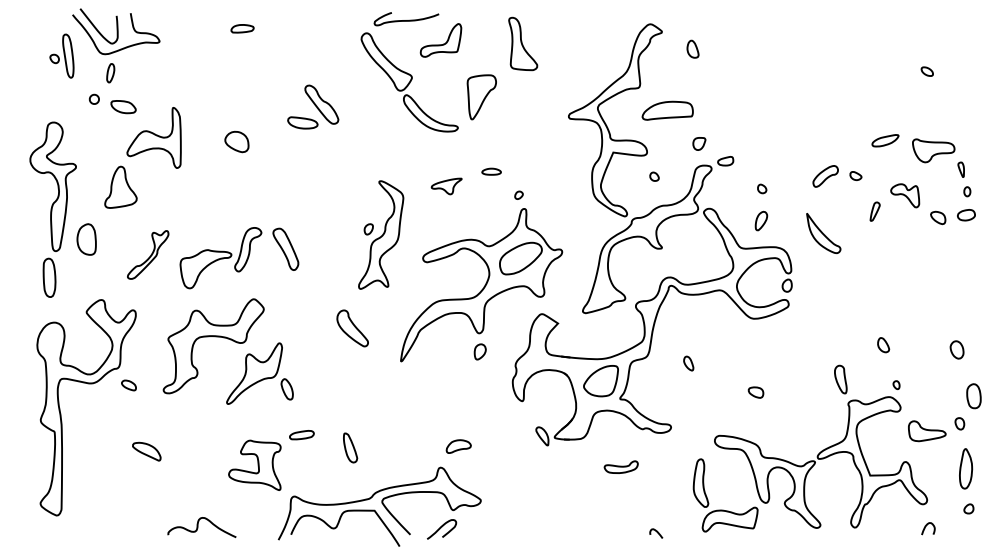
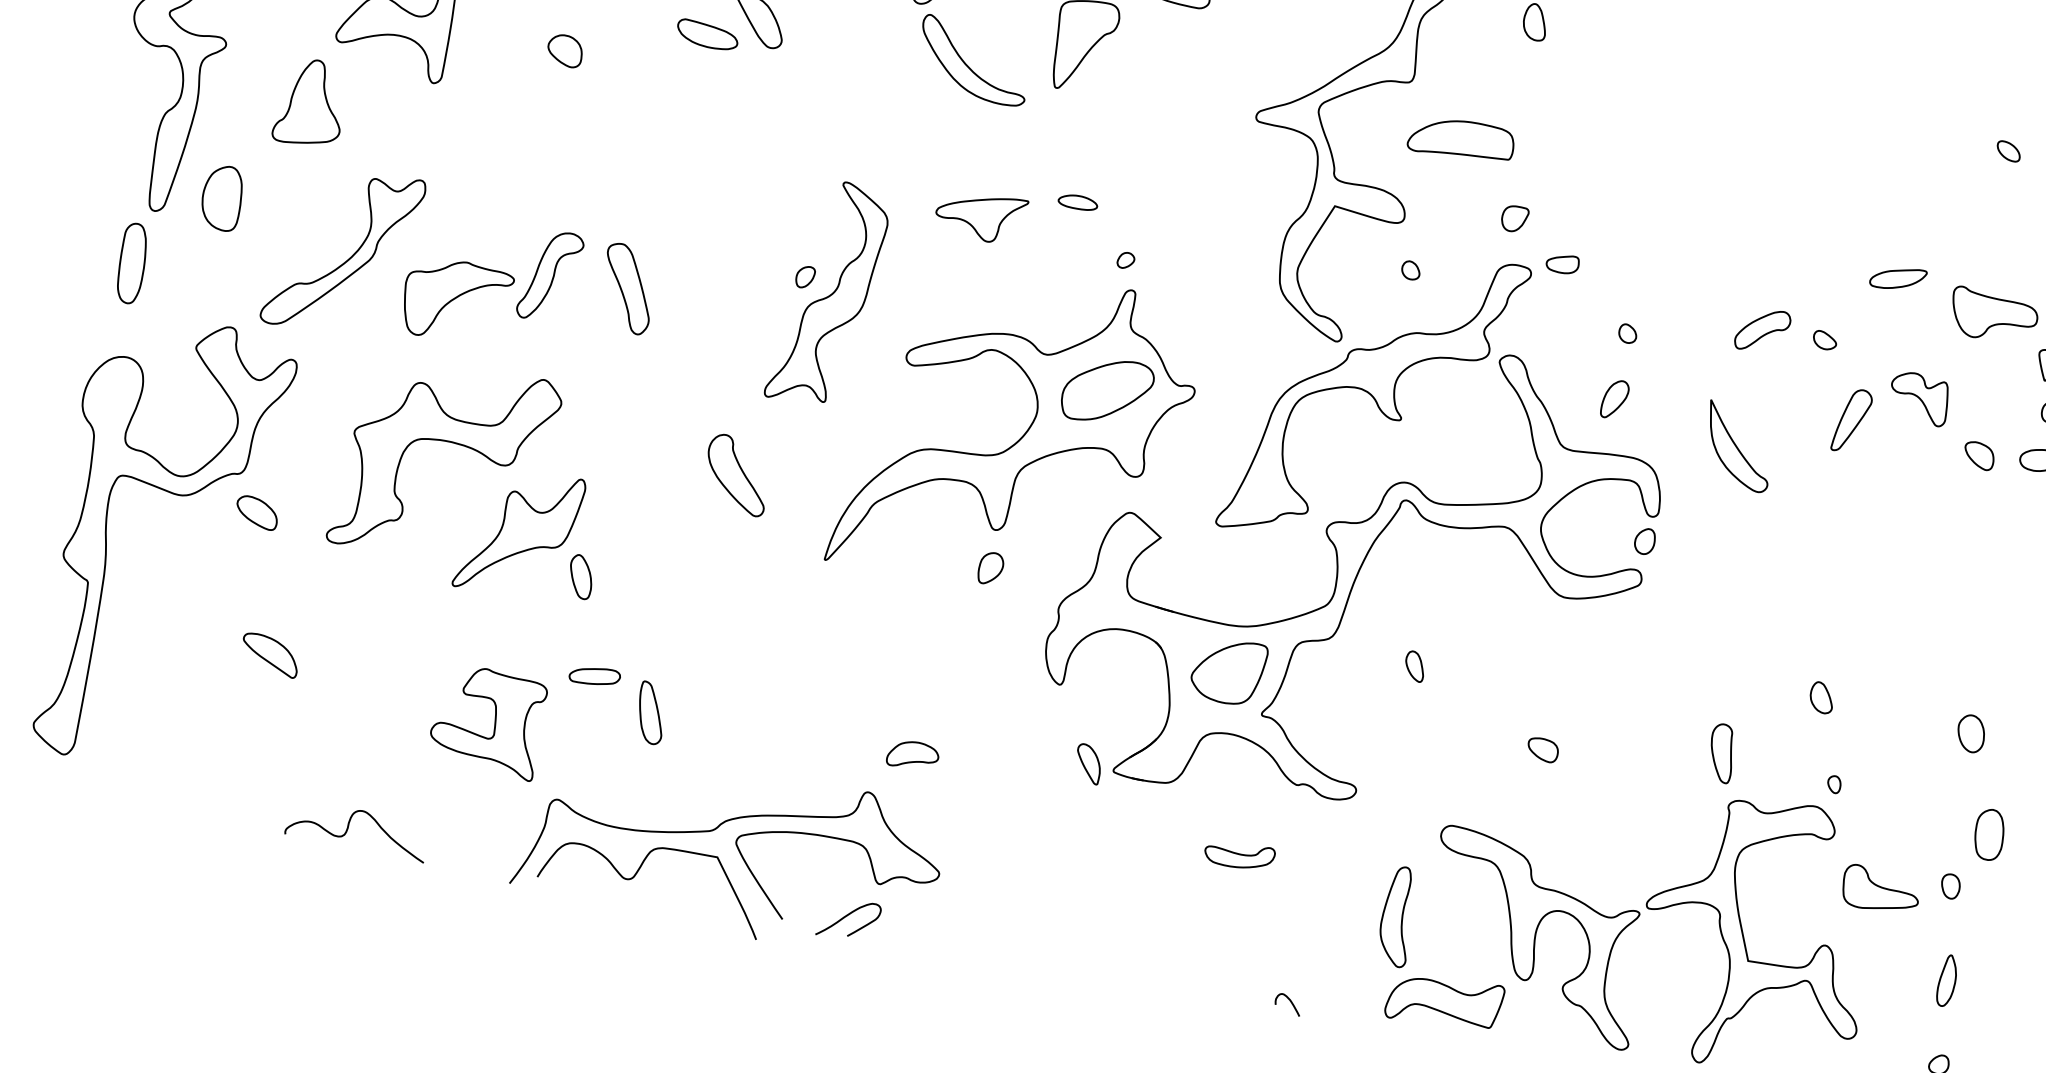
part: (236, 141) -> (564, 49), size x0.71
part: (446, 186) -> (980, 216), size x1.43
part: (874, 211) -> (1850, 419), size x1.67
part: (147, 254) -> (341, 250), size x1.67
part: (128, 385) -> (256, 512), size x1.43
part: (350, 447) -> (651, 712), moved
part: (965, 468) -> (1946, 980), size x0.62

